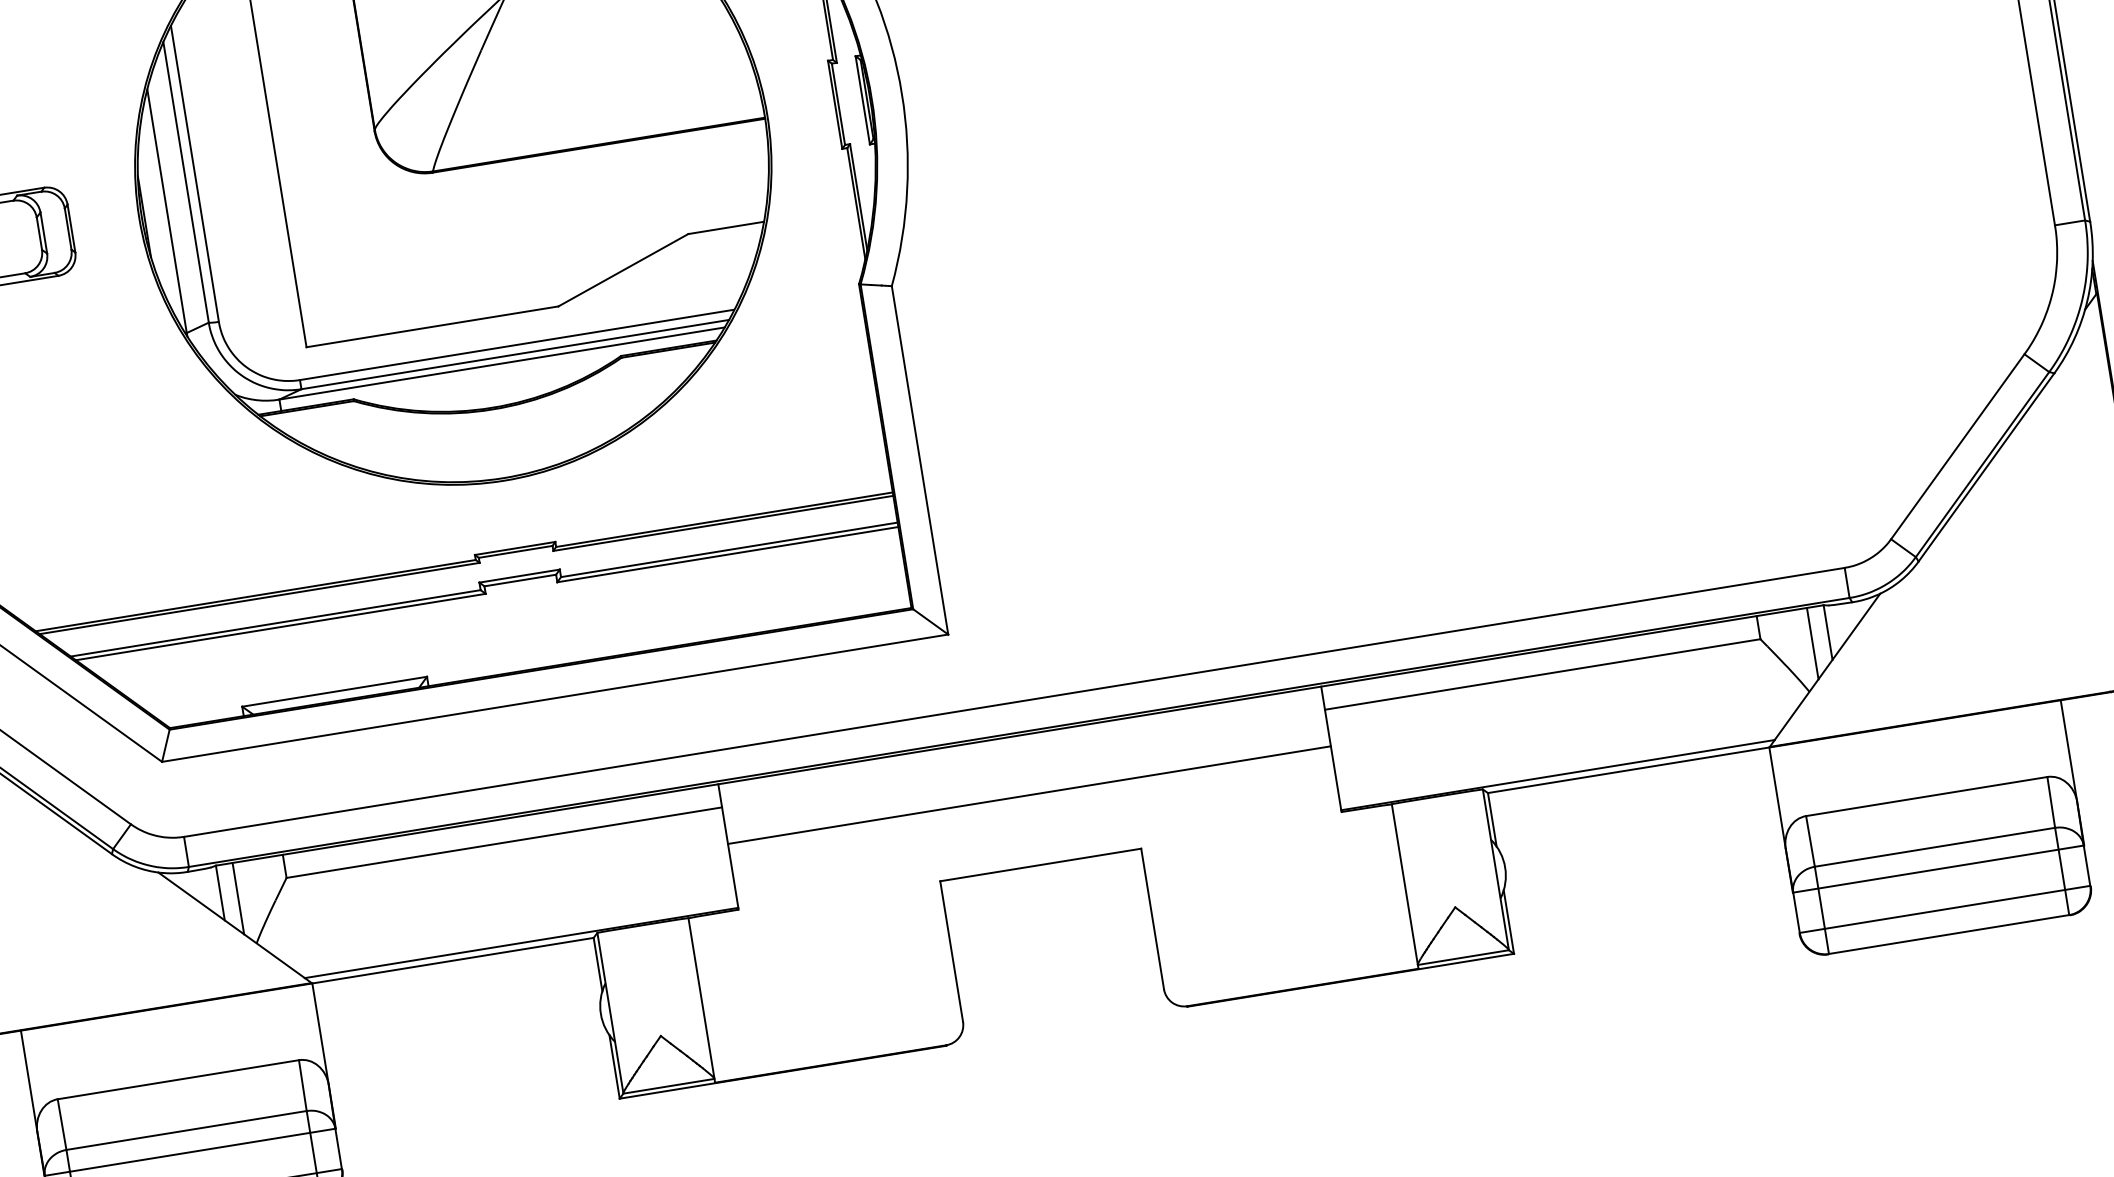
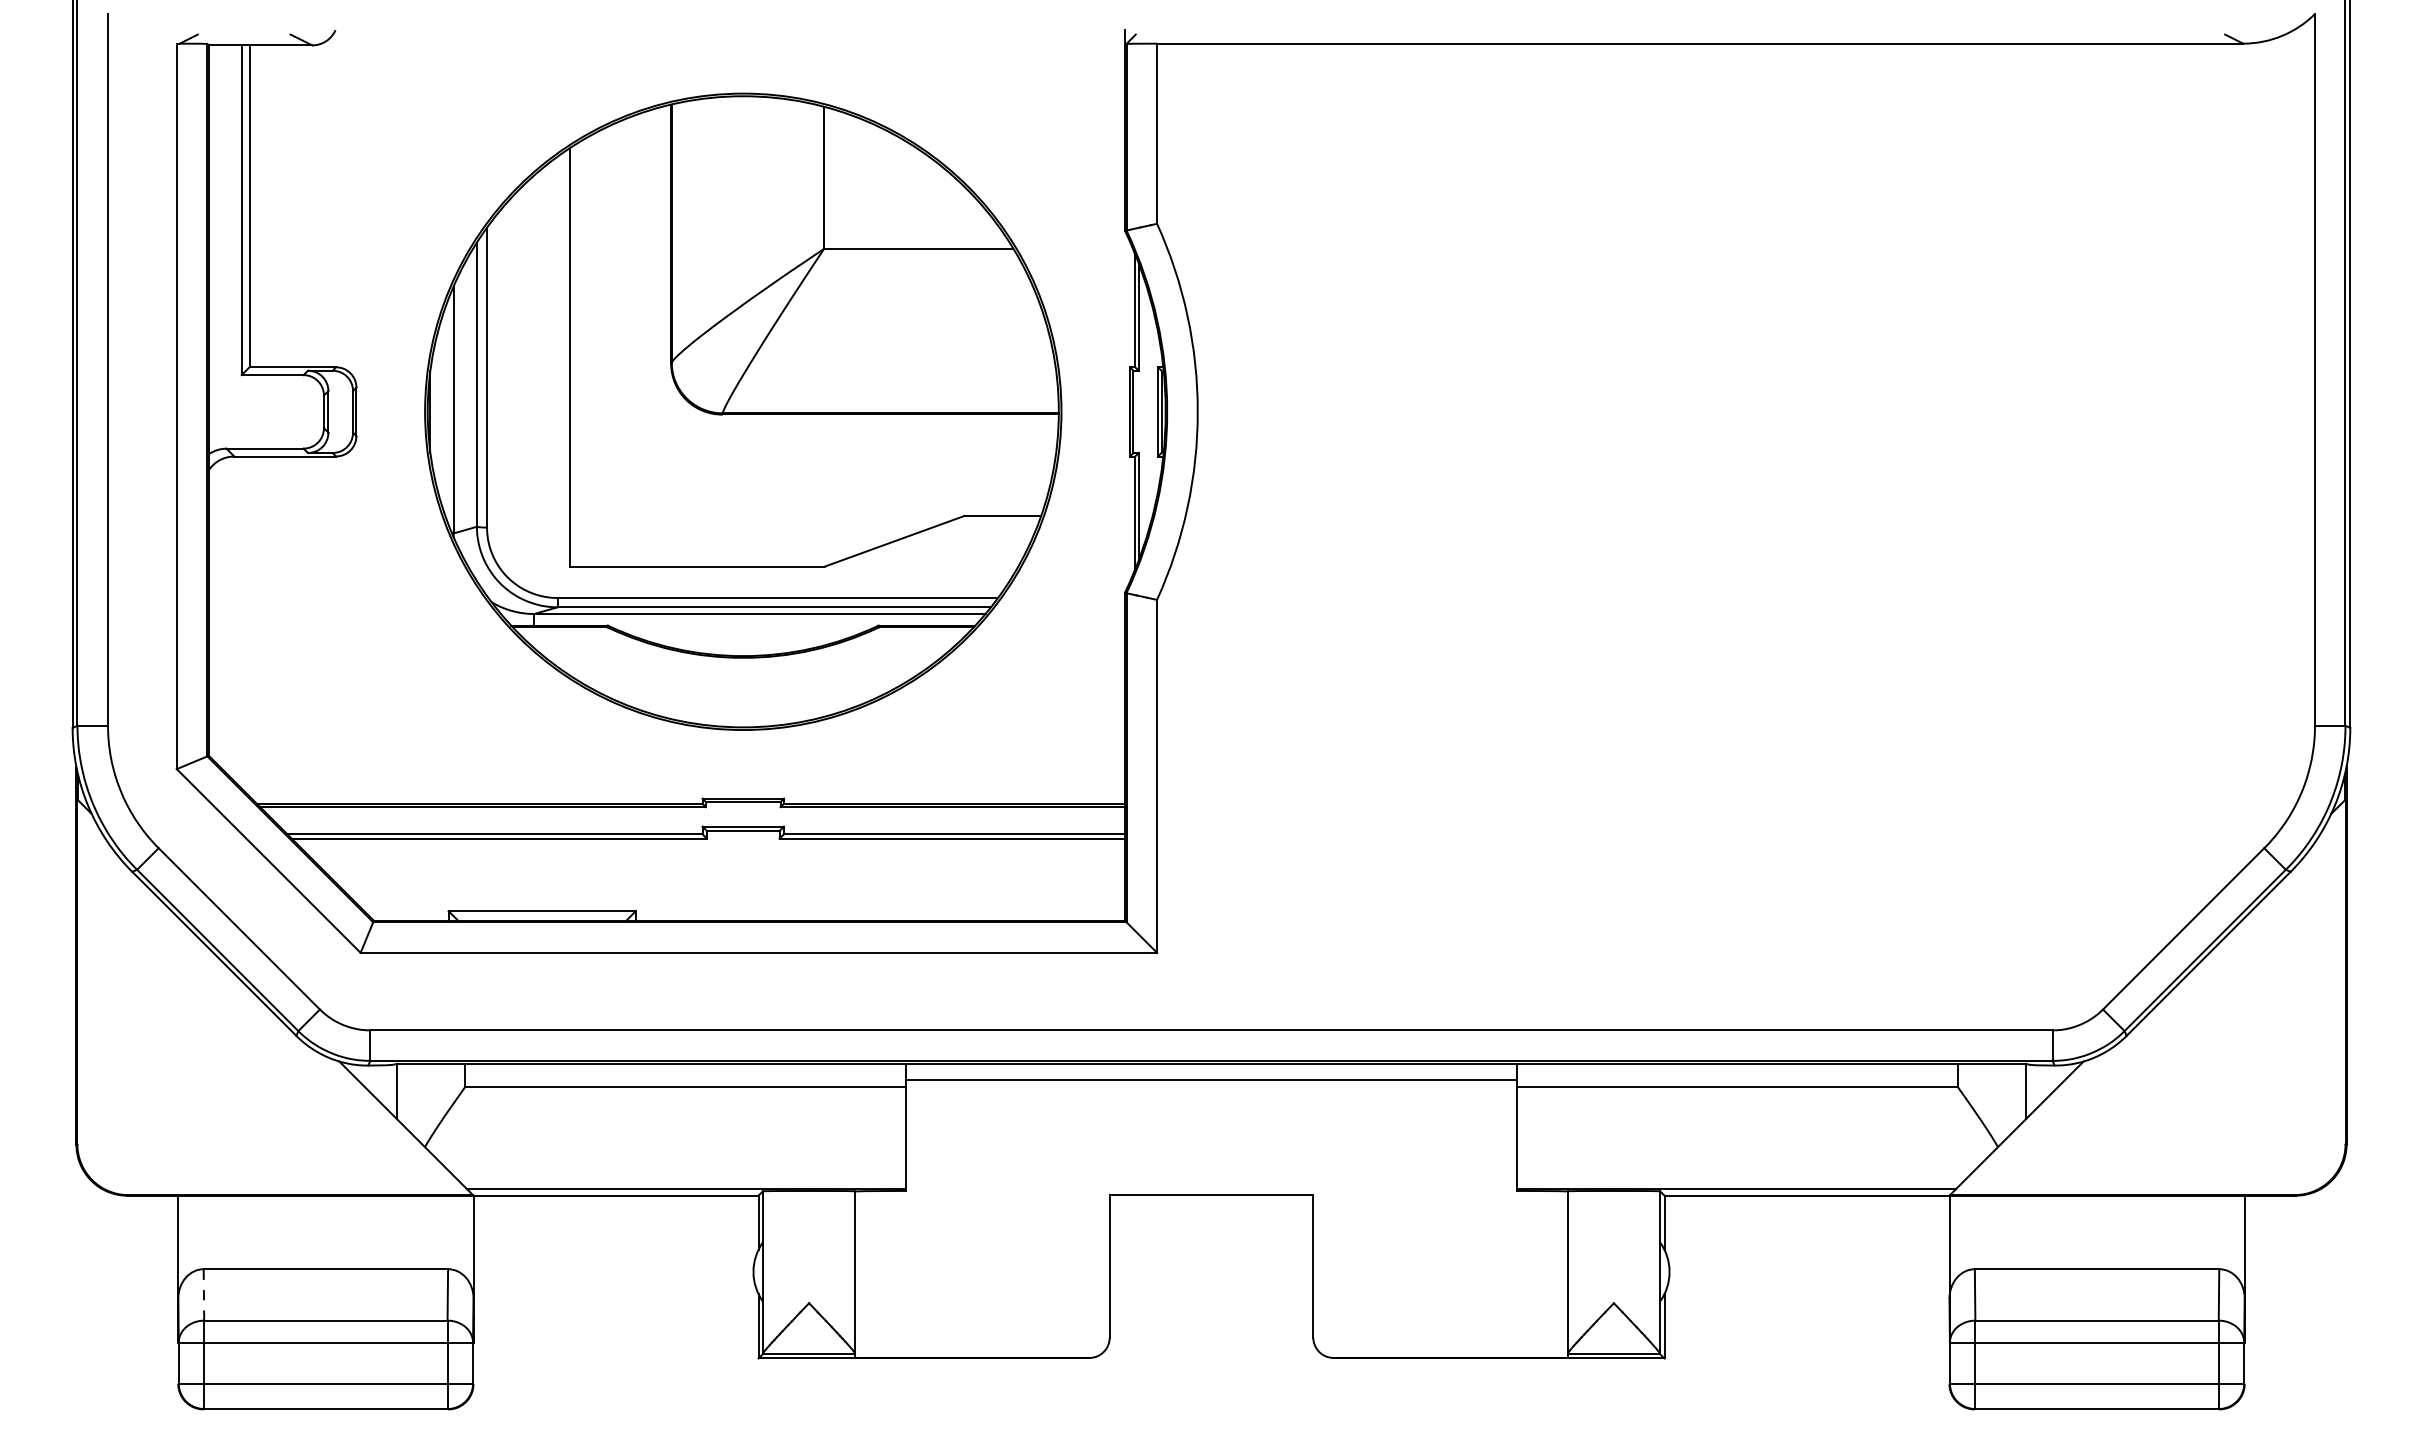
line: (1812, 643) -> (2008, 1099), removed
line: (1029, 795) -> (1211, 1080), moved
line: (238, 898) -> (414, 1099), removed
line: (61, 1124) -> (203, 1294), solid -> dashed

